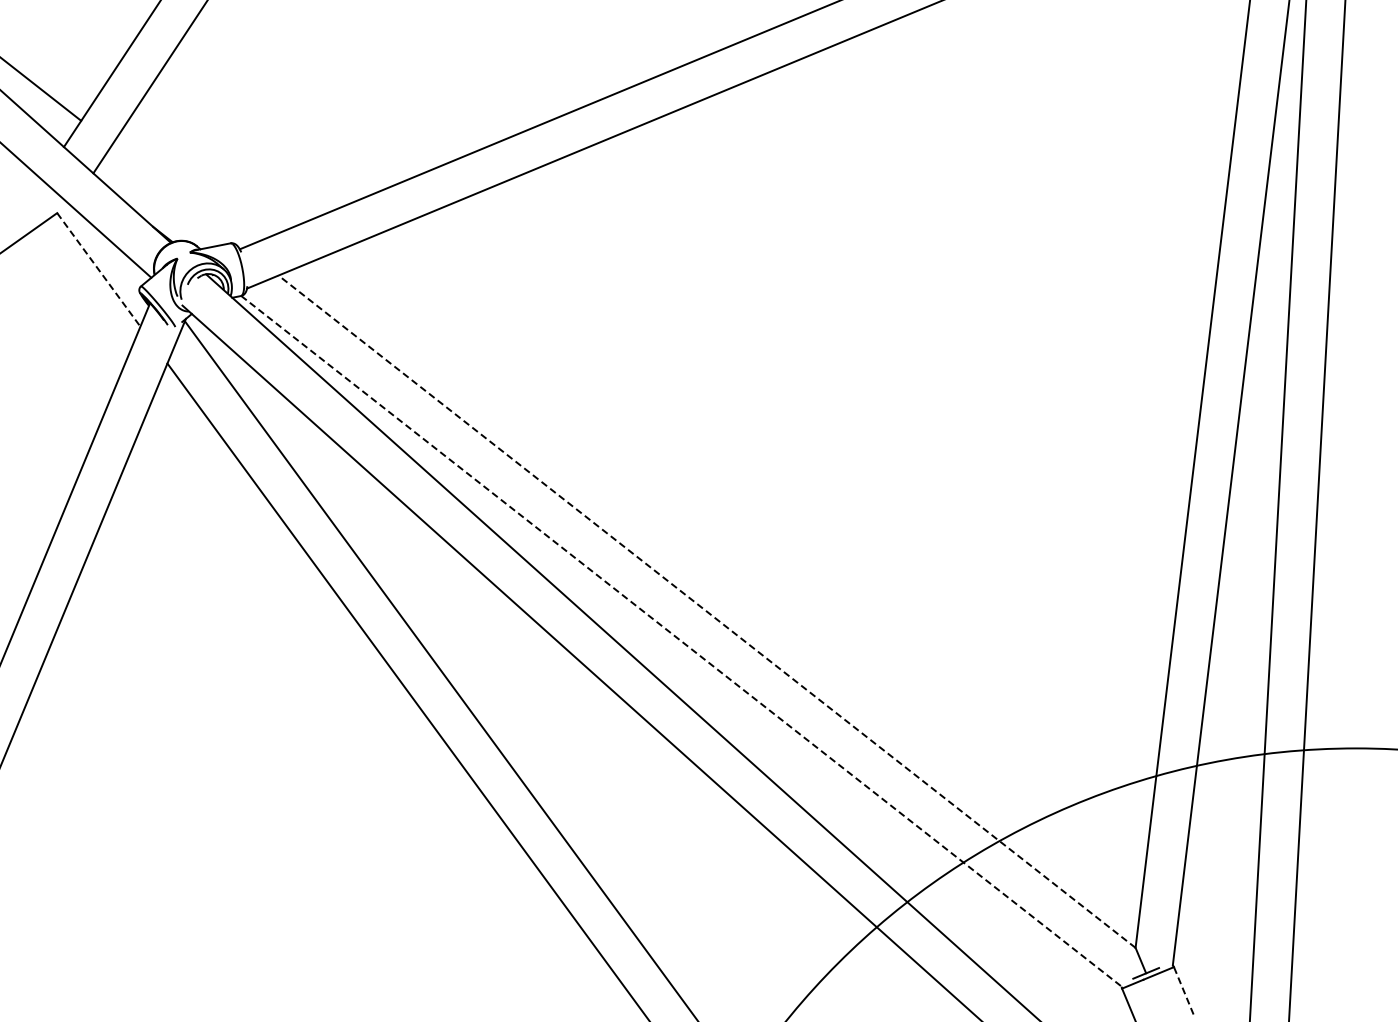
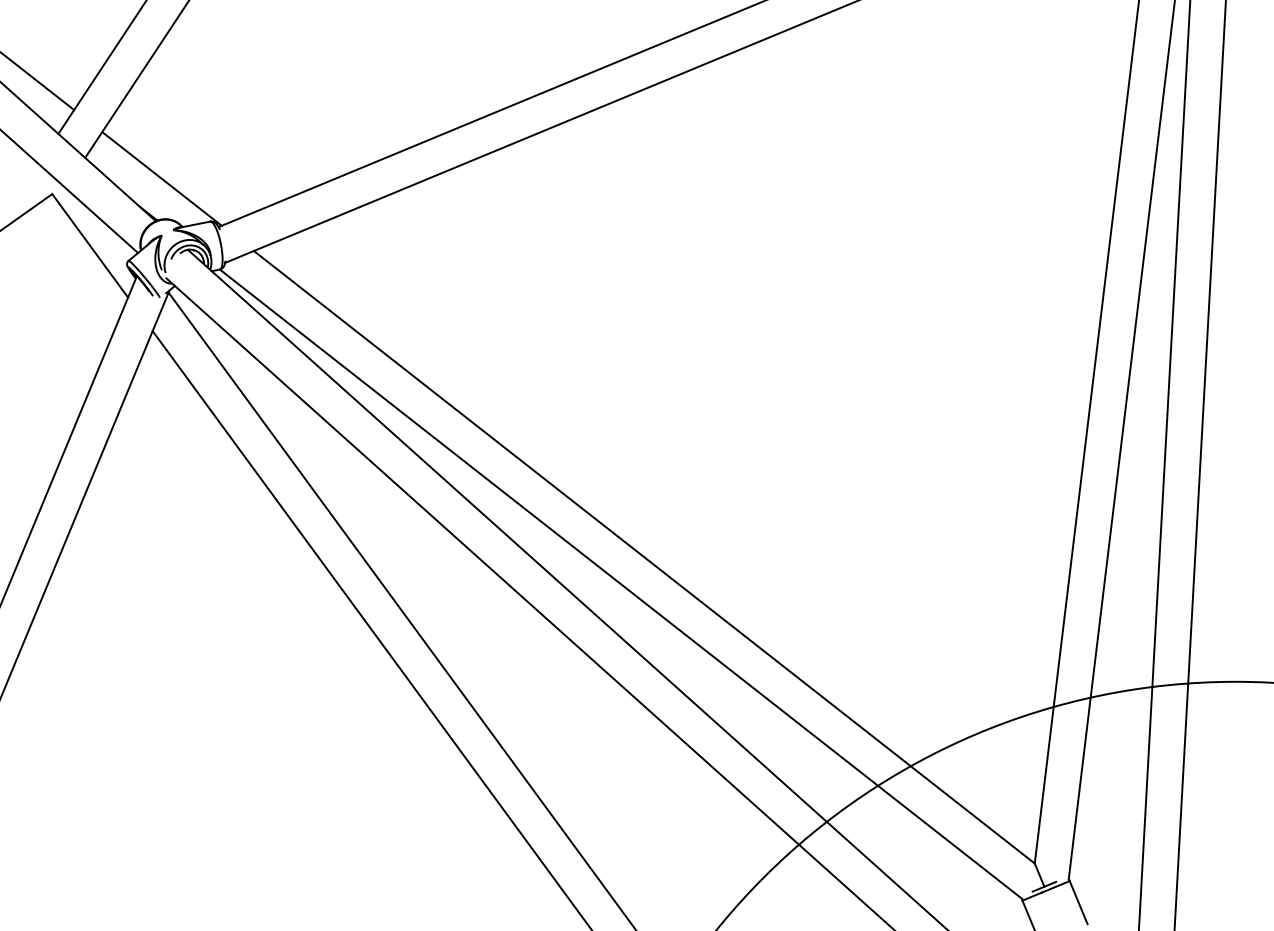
line: (177, 196) -> (161, 178), added
line: (99, 270) -> (90, 246), dashed -> solid
line: (707, 611) -> (644, 557), dashed -> solid
line: (681, 641) -> (621, 584), dashed -> solid
line: (1183, 990) -> (1078, 902), dashed -> solid

